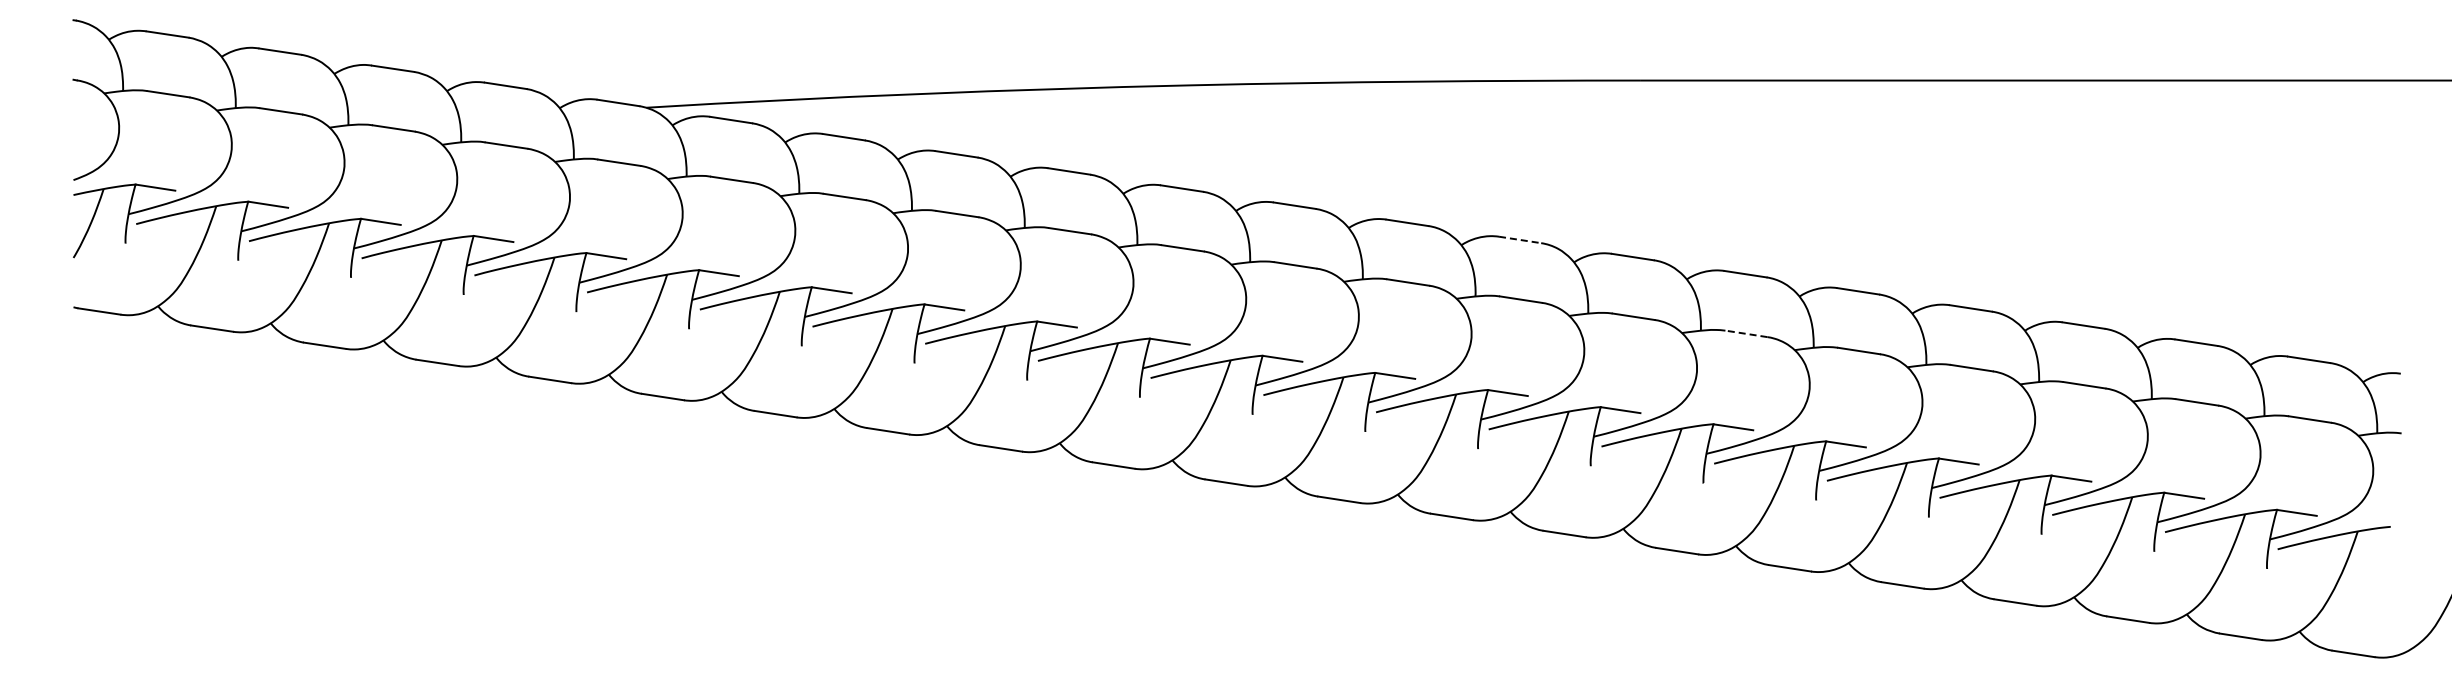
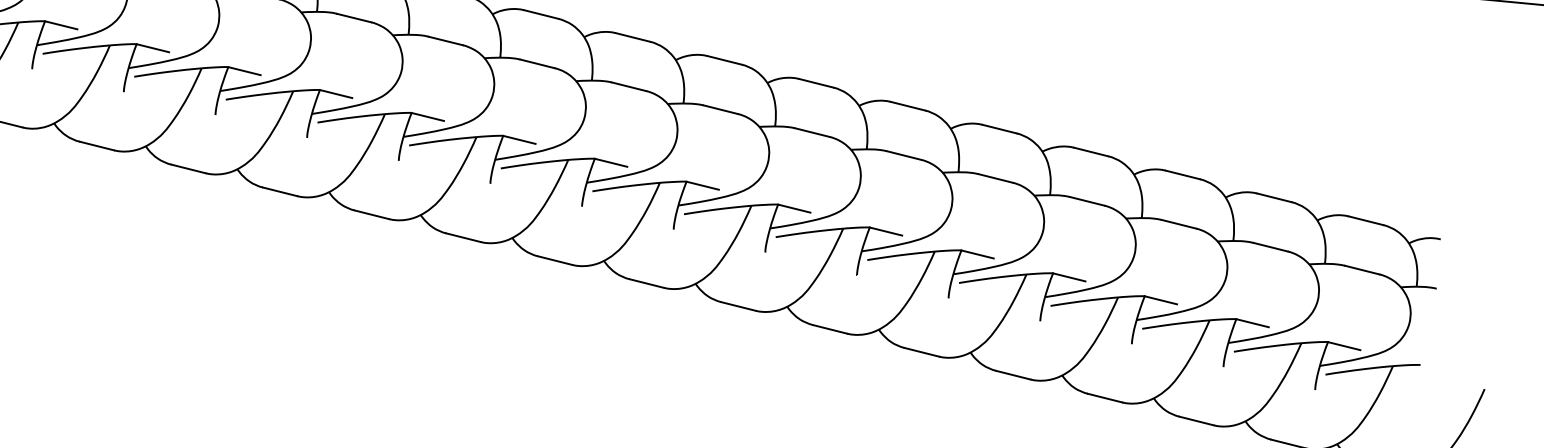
line: (1520, 240) -> (724, 60), dashed -> solid
line: (1745, 333) -> (903, 155), dashed -> solid

